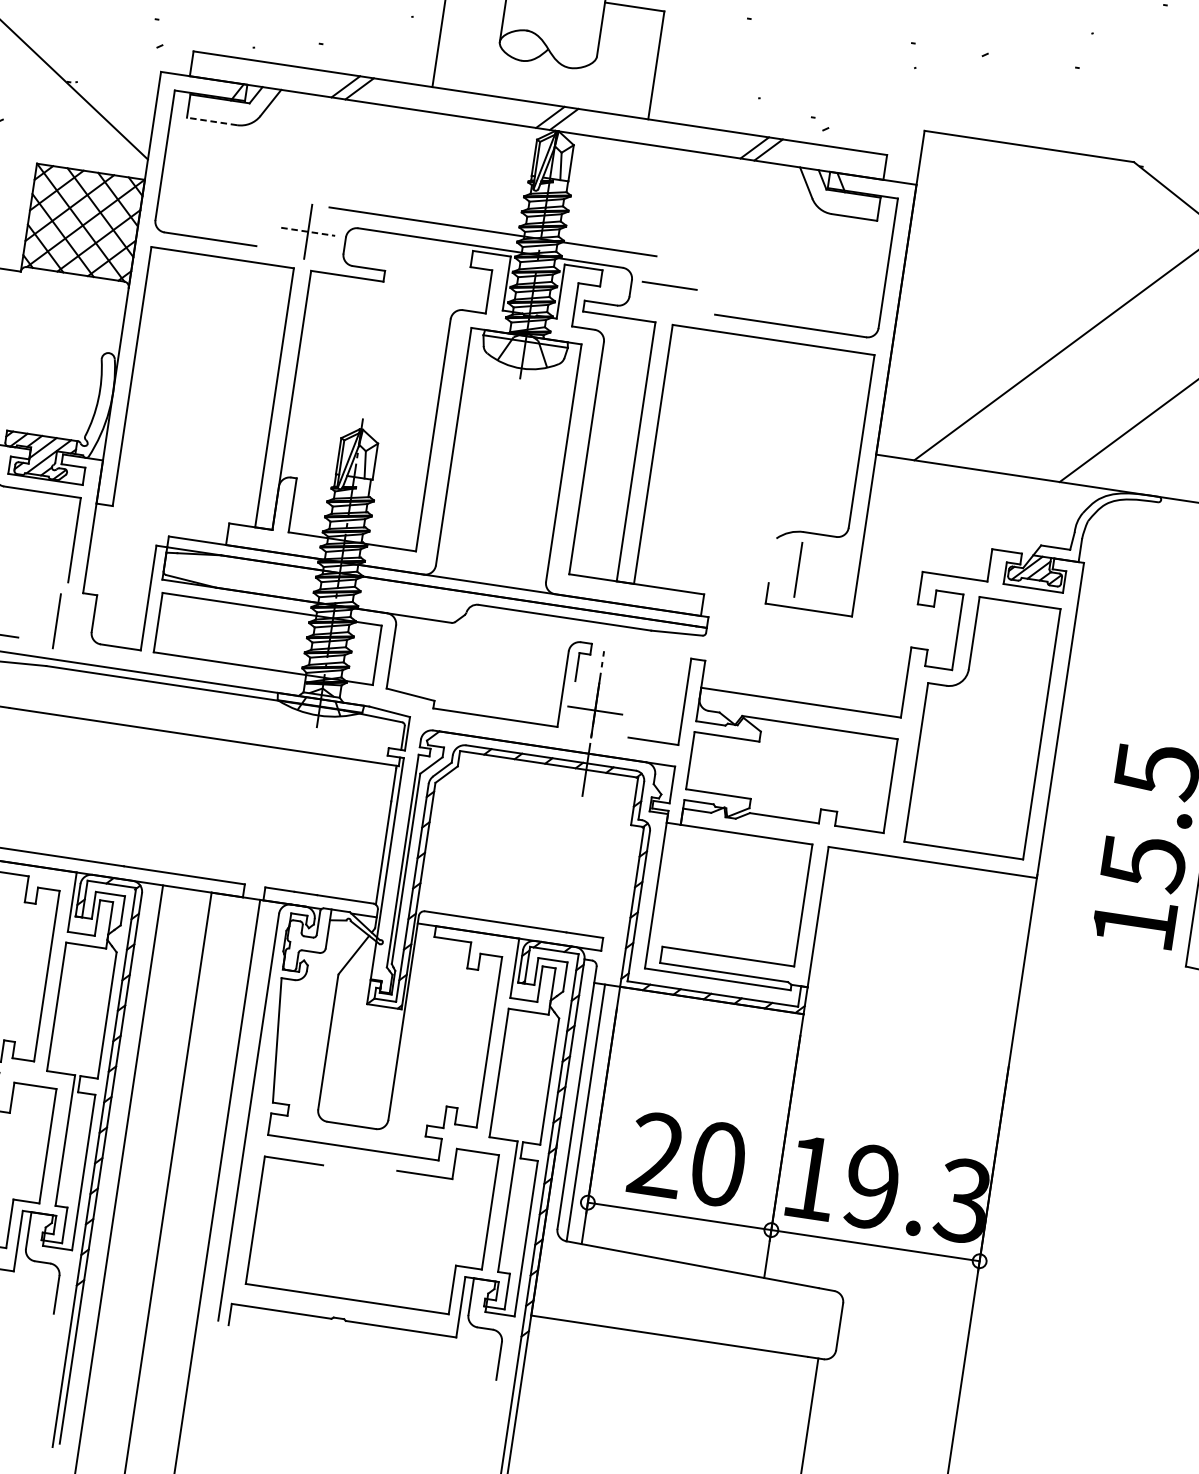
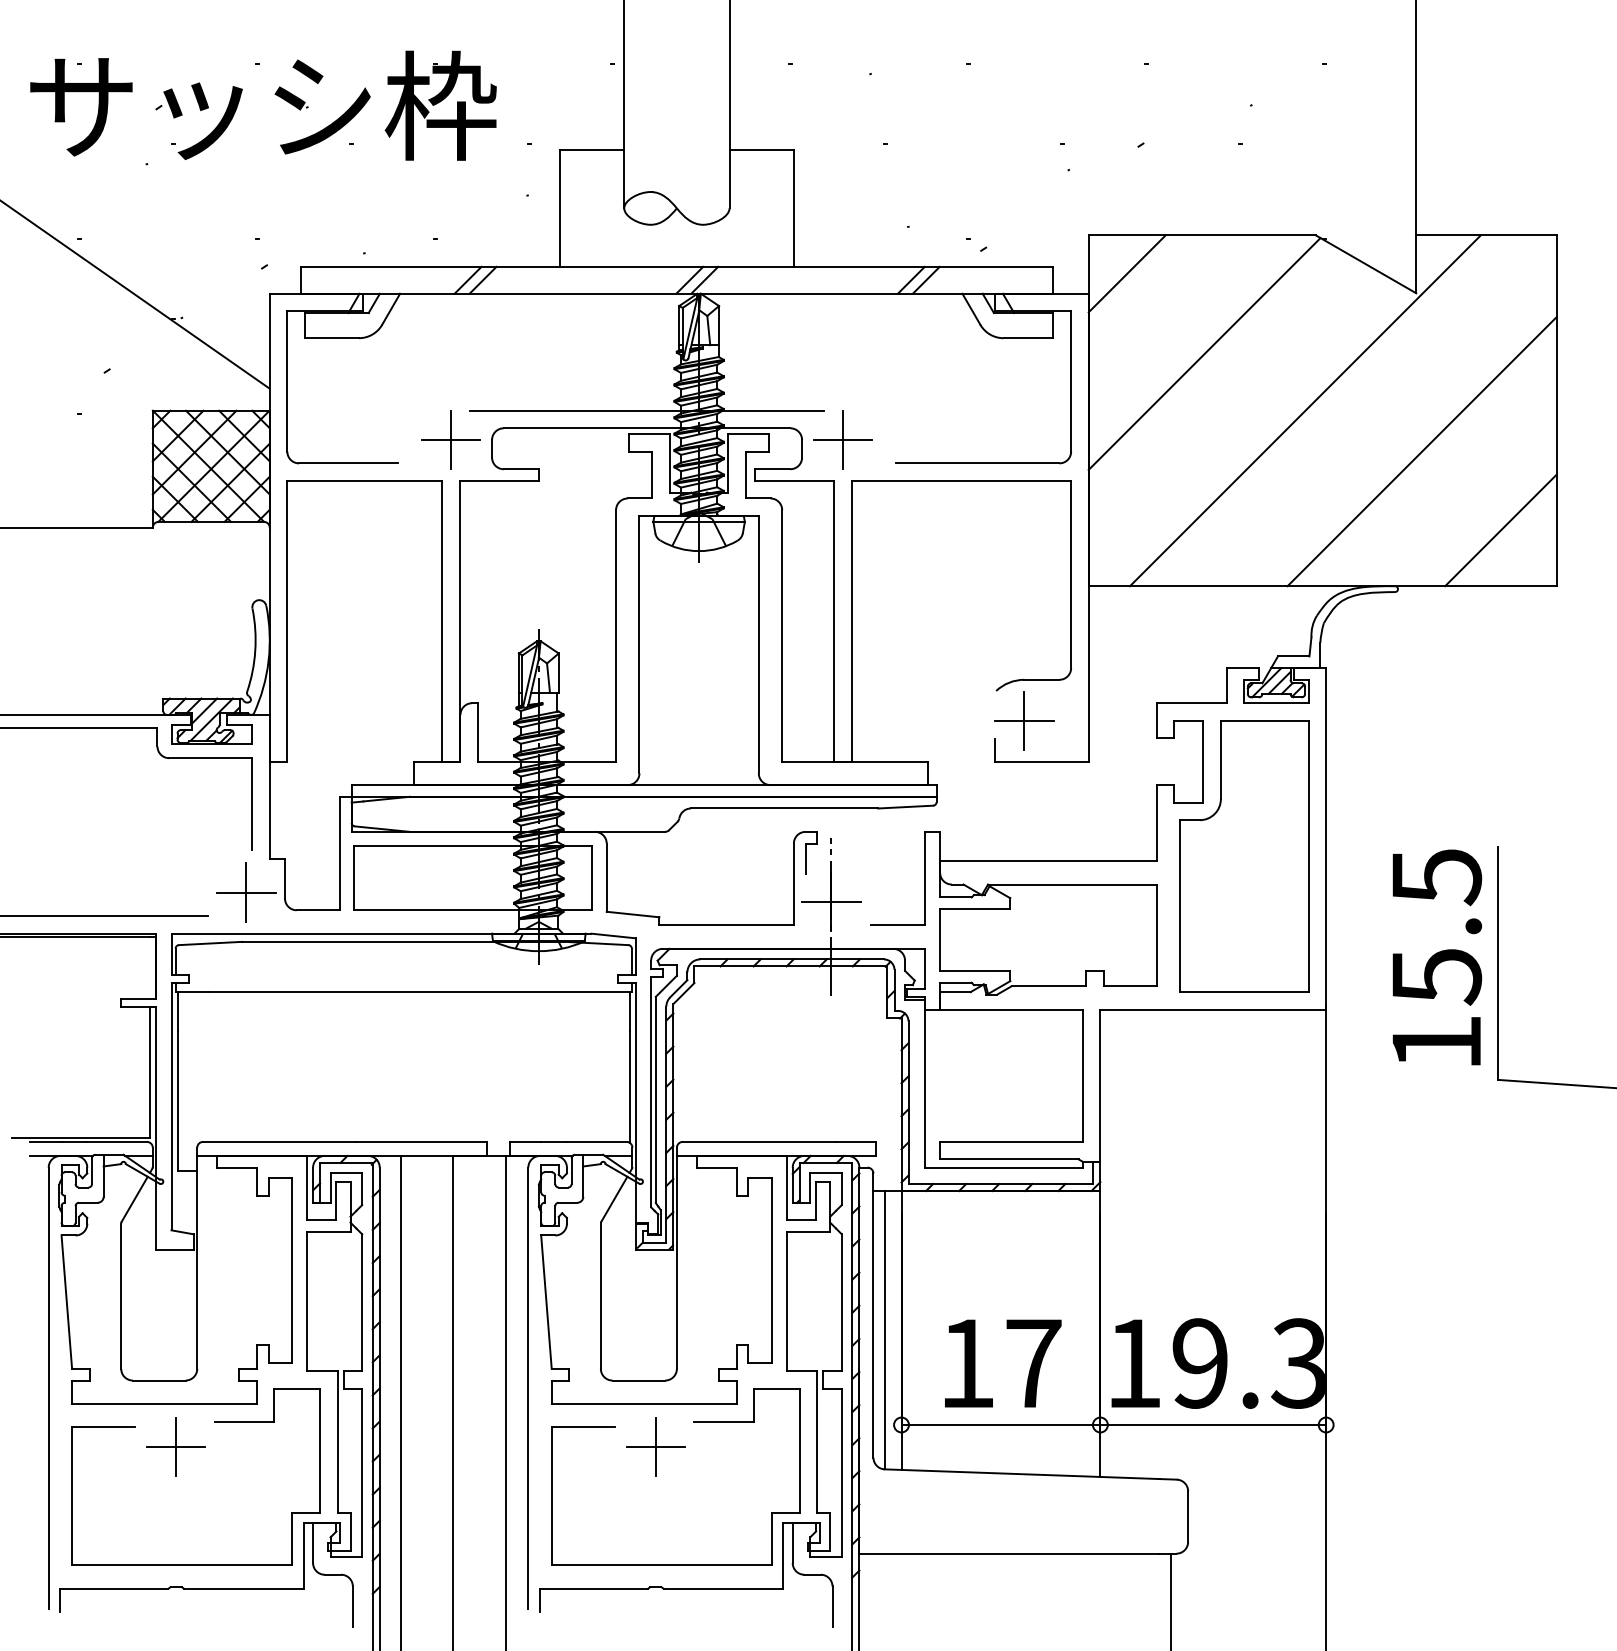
line: (211, 121) -> (331, 338), dashed -> solid
line: (954, 171) -> (1126, 273), added
line: (308, 231) -> (451, 439), dashed -> solid
line: (1015, 255) -> (1204, 353), added
line: (670, 285) -> (843, 439), added
line: (798, 569) -> (1024, 720), added
line: (57, 621) -> (246, 892), added
text: (687, 1159) -> (1000, 1363), 20 -> 17
part: (357, 1188) -> (655, 1446), added

